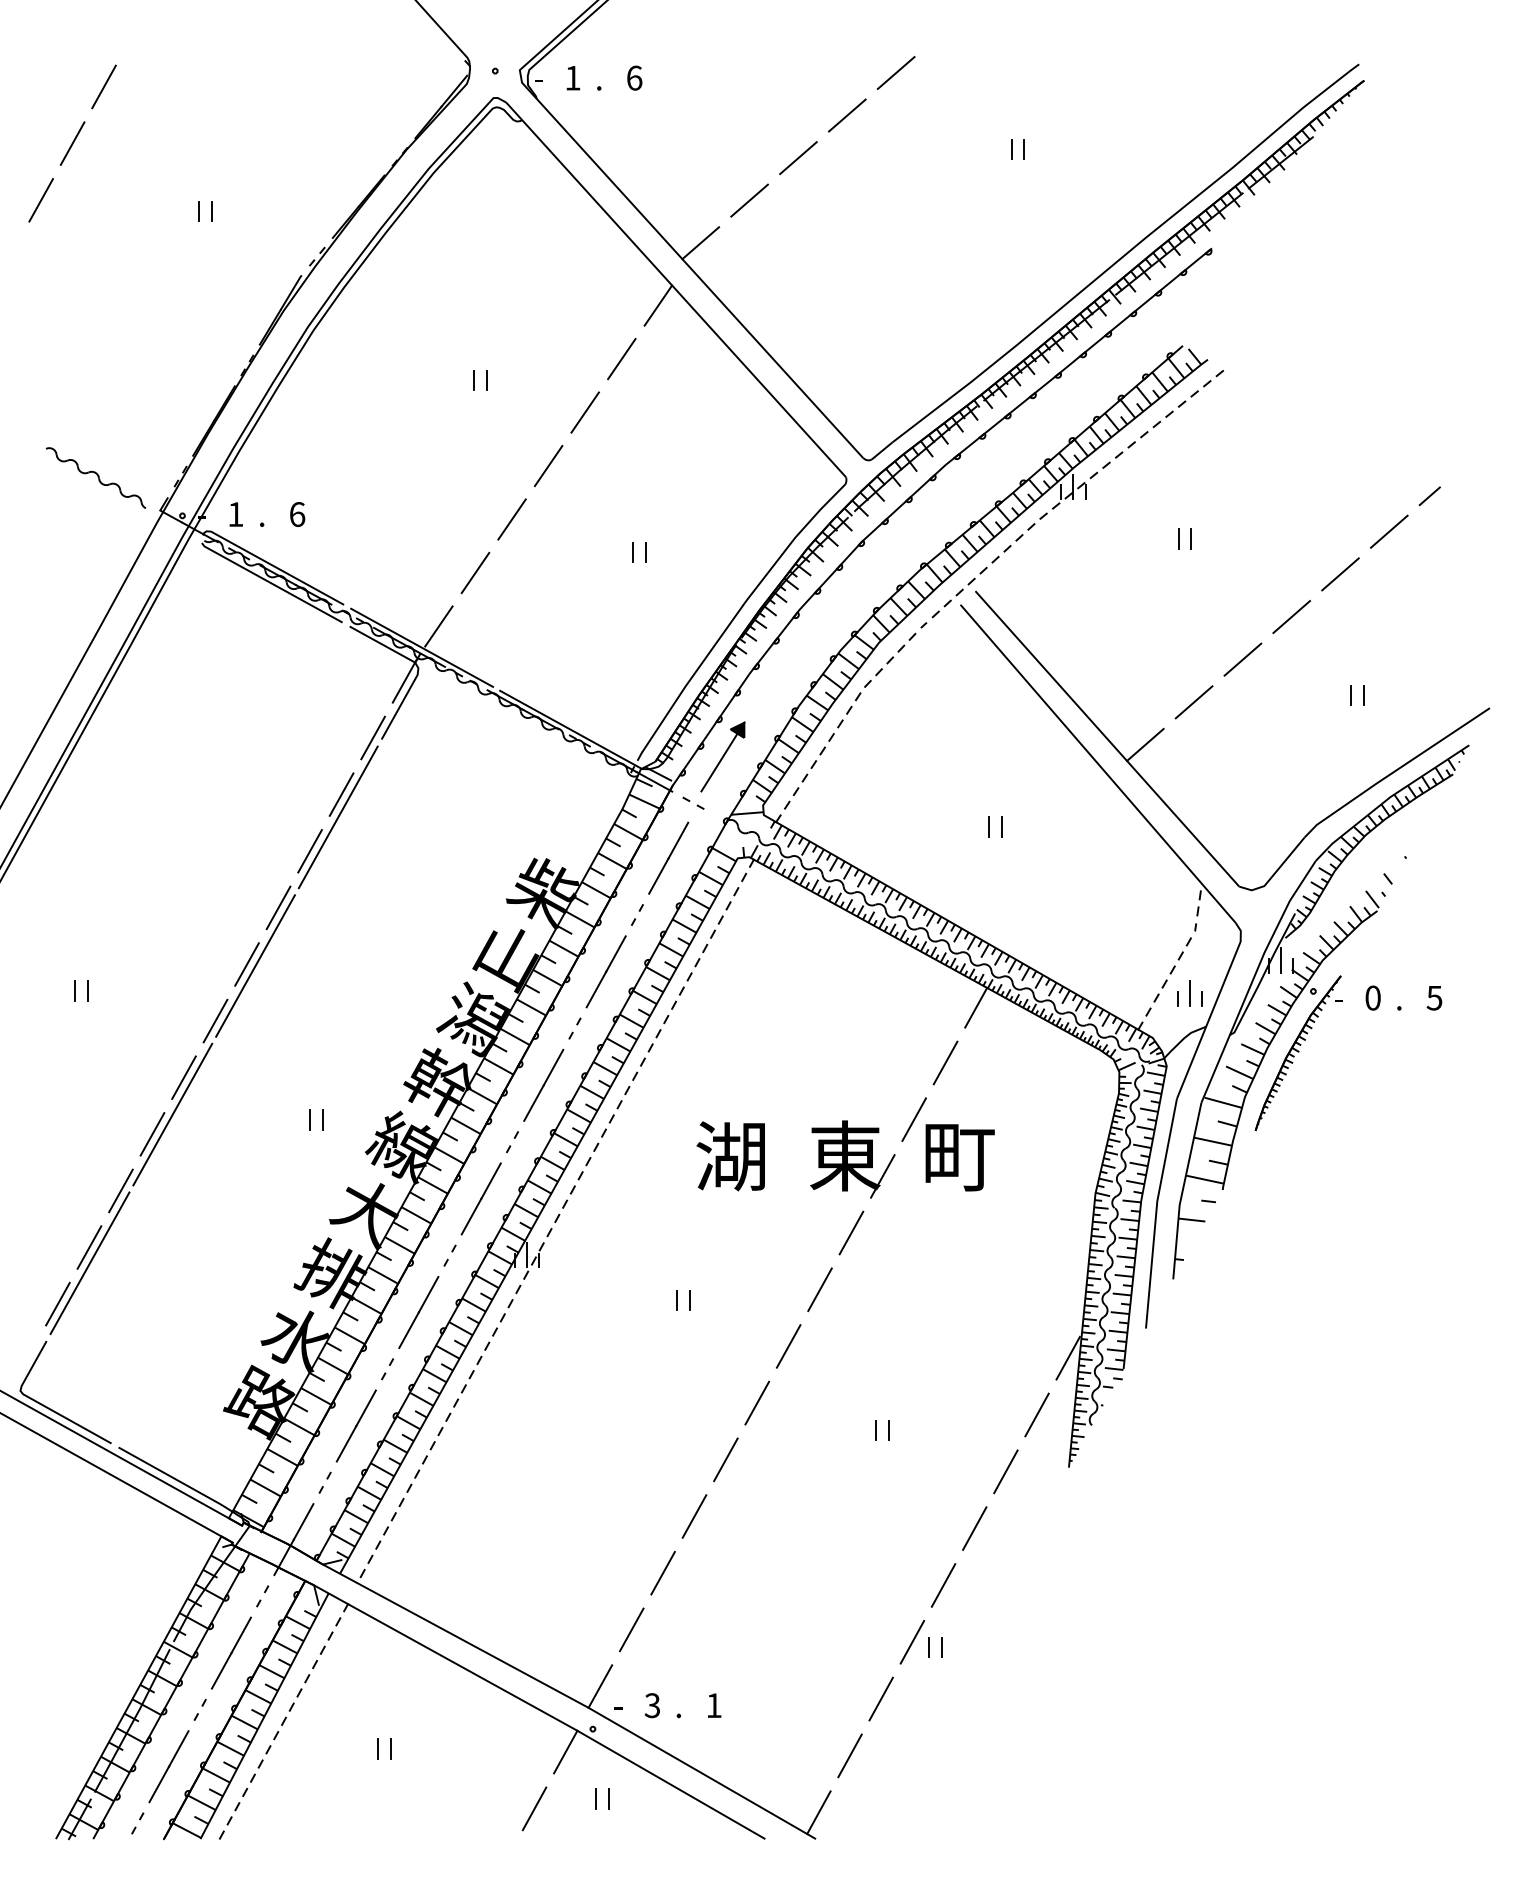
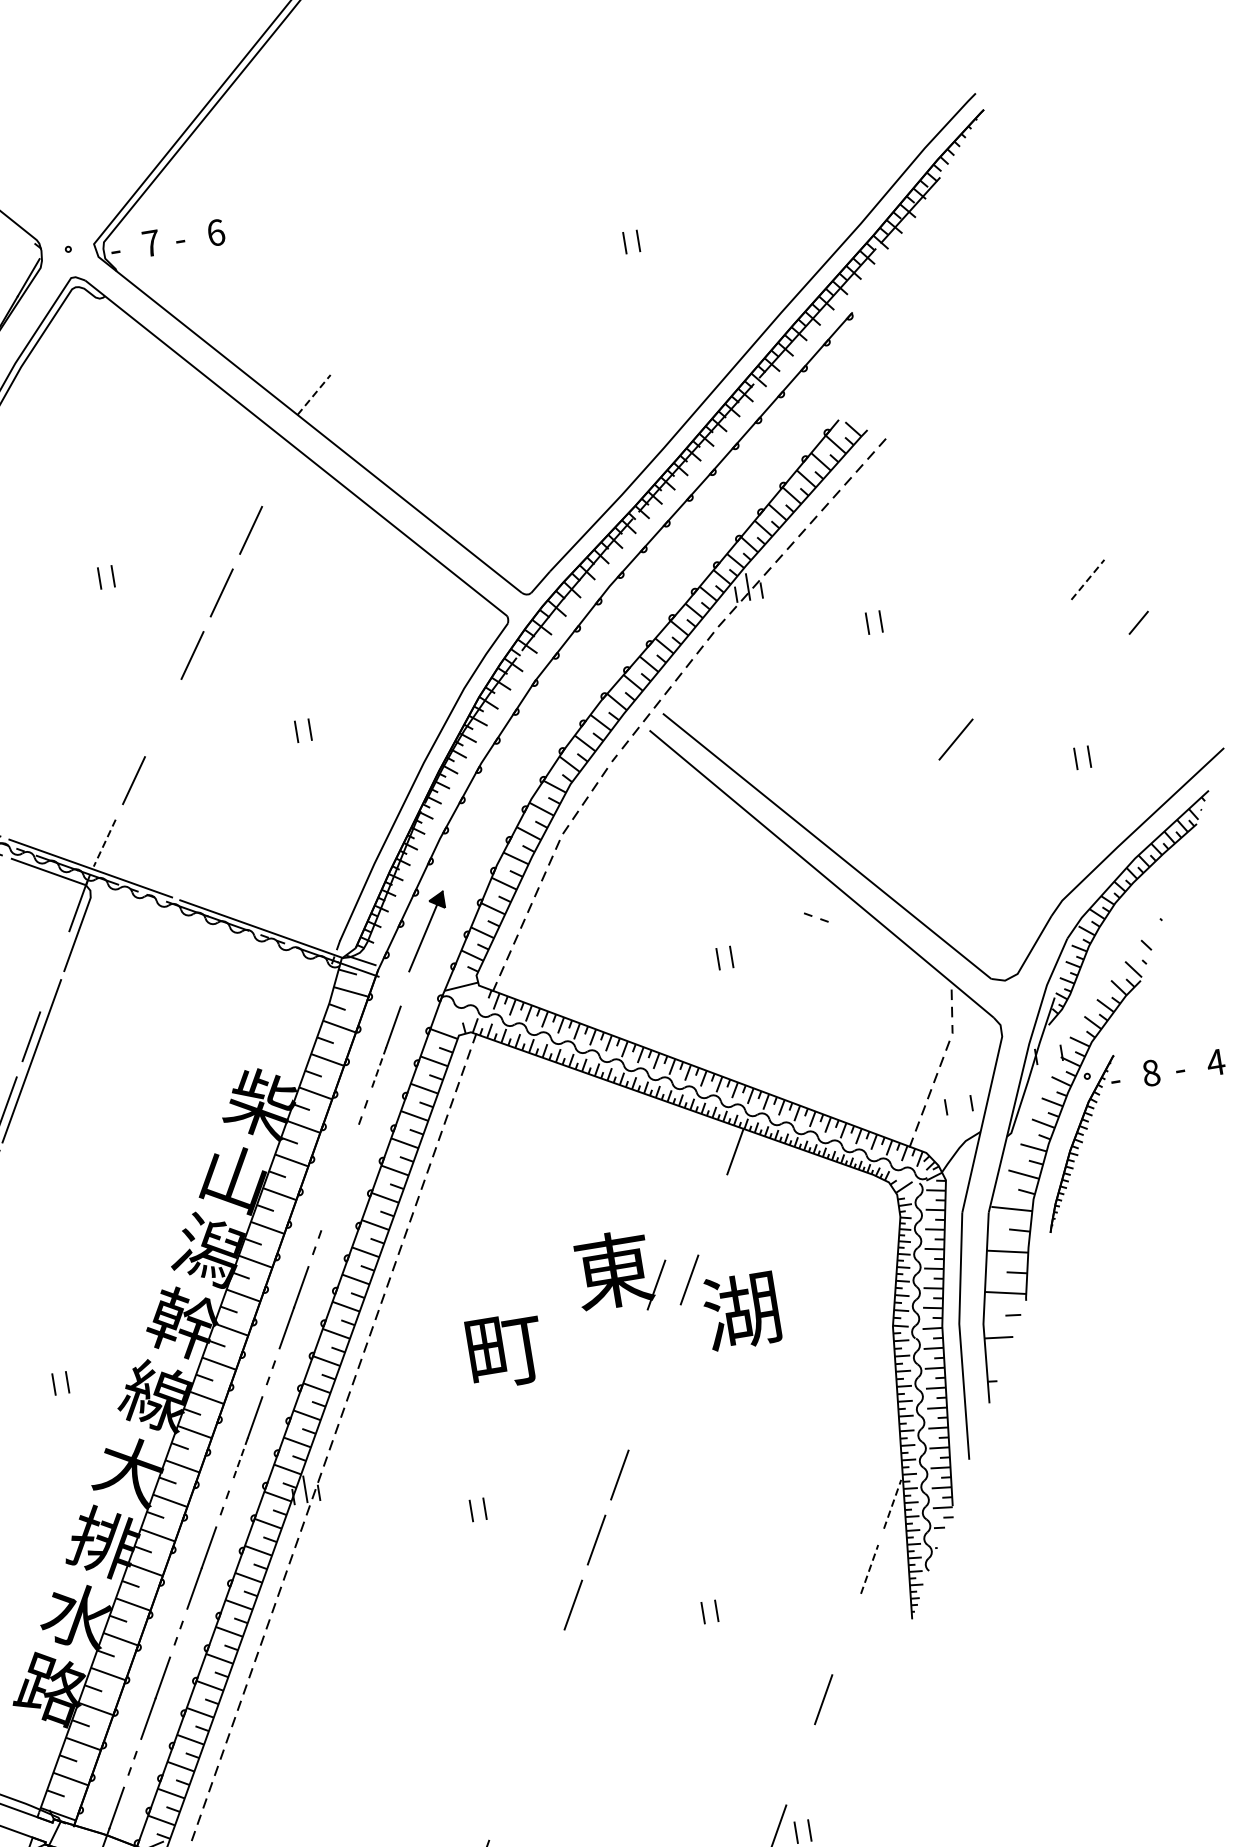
line: (895, 72) -> (489, 181), removed
text: (572, 78) -> (150, 243), 1 -> 7
text: (600, 85) -> (181, 246), . -> -
line: (847, 115) -> (446, 235), removed
line: (798, 158) -> (402, 289), removed
line: (749, 200) -> (358, 341), removed
line: (701, 242) -> (314, 394), solid -> dashed
line: (658, 305) -> (280, 467), removed
line: (1429, 496) -> (1138, 623), moved
line: (511, 519) -> (162, 718), removed
line: (1389, 531) -> (1088, 579), solid -> dashed
line: (1340, 574) -> (1043, 633), removed
line: (1291, 617) -> (999, 686), removed
line: (438, 626) -> (104, 843), solid -> dashed
line: (1193, 702) -> (911, 793), removed
line: (372, 737) -> (54, 971), removed
line: (1145, 744) -> (868, 845), removed
part: (693, 802) -> (816, 916), moved
line: (658, 876) -> (378, 1068), solid -> dashed
line: (1281, 960) -> (1048, 1049), removed
line: (605, 971) -> (339, 1177), removed
line: (1190, 993) -> (958, 1099), removed
text: (1372, 998) -> (1150, 1073), 0 -> 8
text: (1434, 998) -> (1215, 1062), 5 -> 4
text: (1400, 1005) -> (1181, 1076), . -> -
line: (945, 1062) -> (712, 1214), removed
text: (731, 1156) -> (503, 1350), 湖 -> 町
text: (958, 1156) -> (742, 1311), 町 -> 湖
part: (852, 1159) -> (621, 1272), moved
line: (471, 1217) -> (240, 1459), solid -> dashed
line: (851, 1232) -> (643, 1409), removed
line: (1068, 1357) -> (892, 1503), solid -> dashed
line: (1037, 1414) -> (870, 1568), solid -> dashed
line: (725, 1459) -> (549, 1669), removed
line: (1005, 1471) -> (846, 1634), removed
line: (694, 1516) -> (526, 1735), removed
line: (662, 1572) -> (502, 1799), removed
line: (943, 1585) -> (800, 1764), removed

